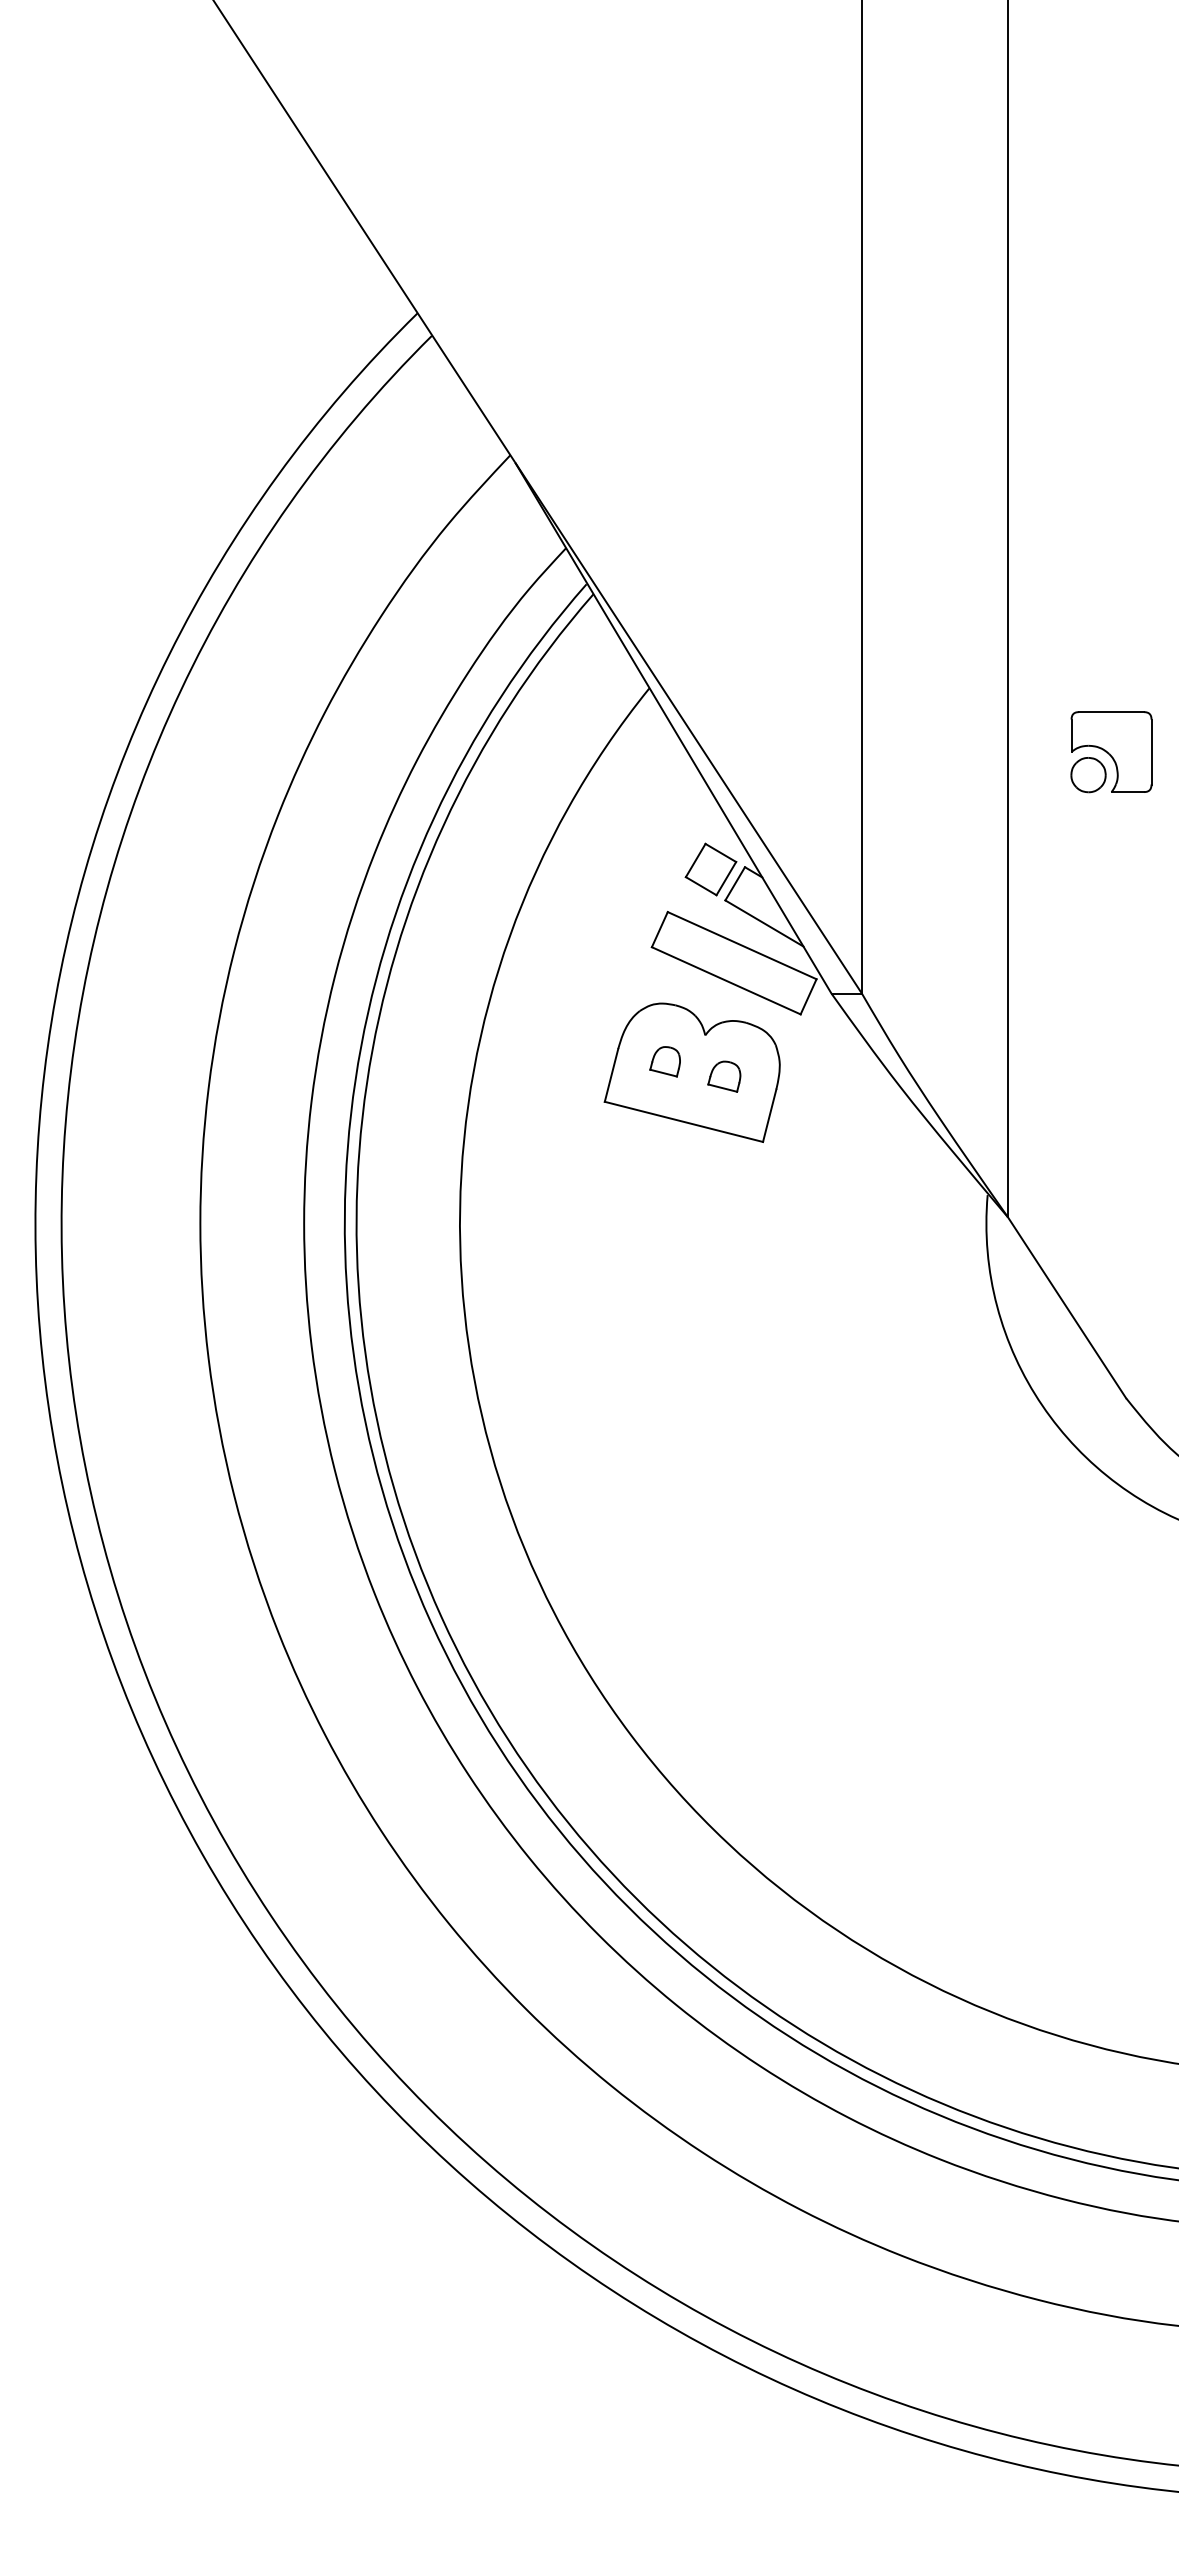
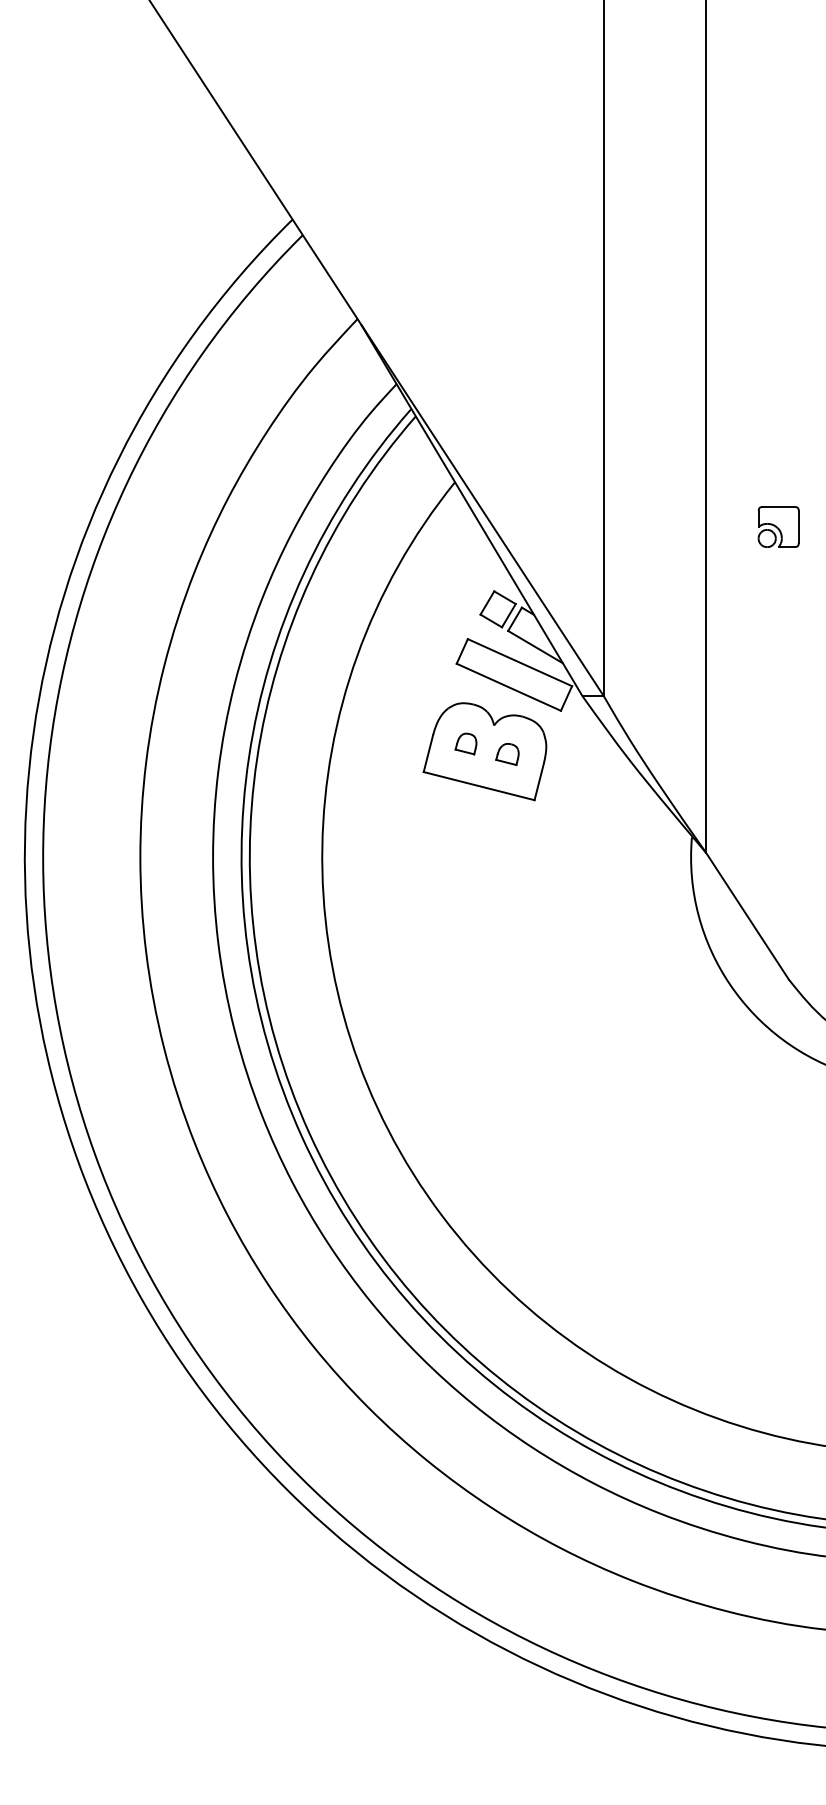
part: (1111, 751) -> (778, 526), size x0.71

